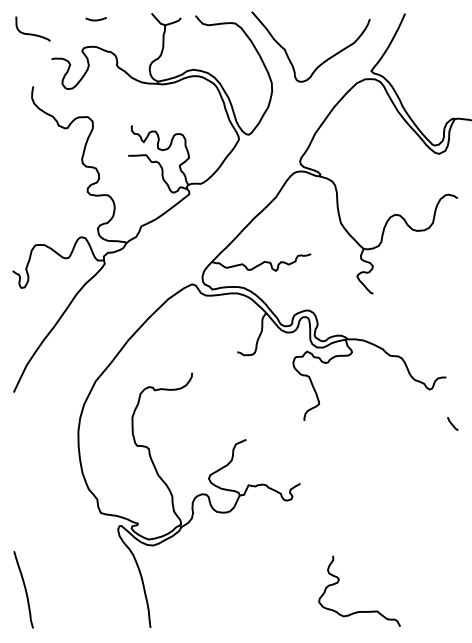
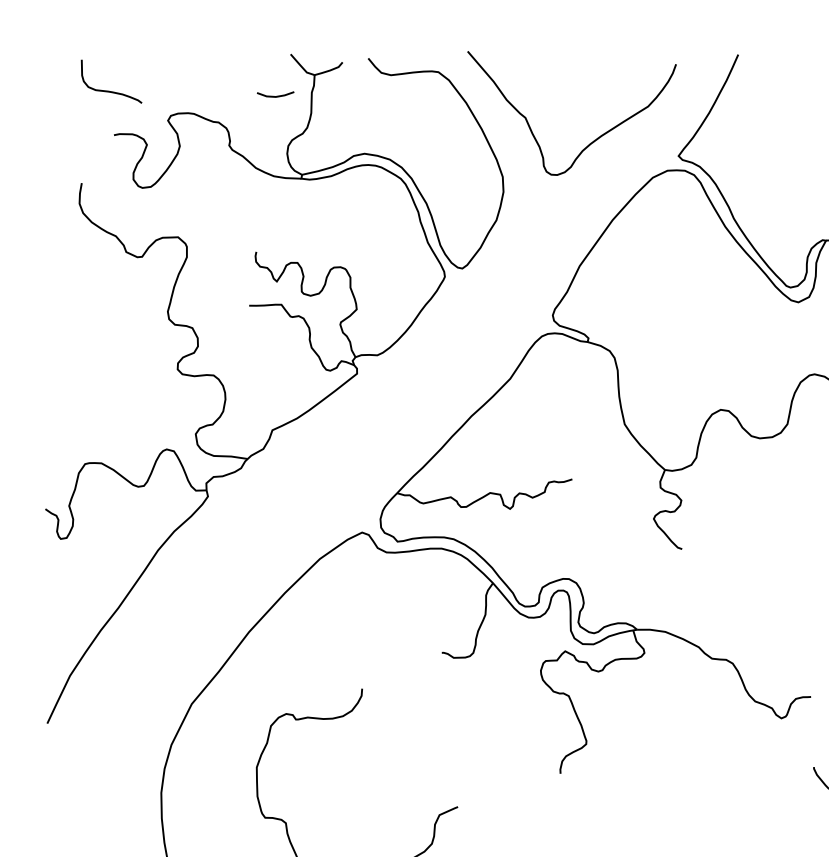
line: (95, 19) -> (274, 95), moved
curve: (32, 33) -> (110, 89), moved

